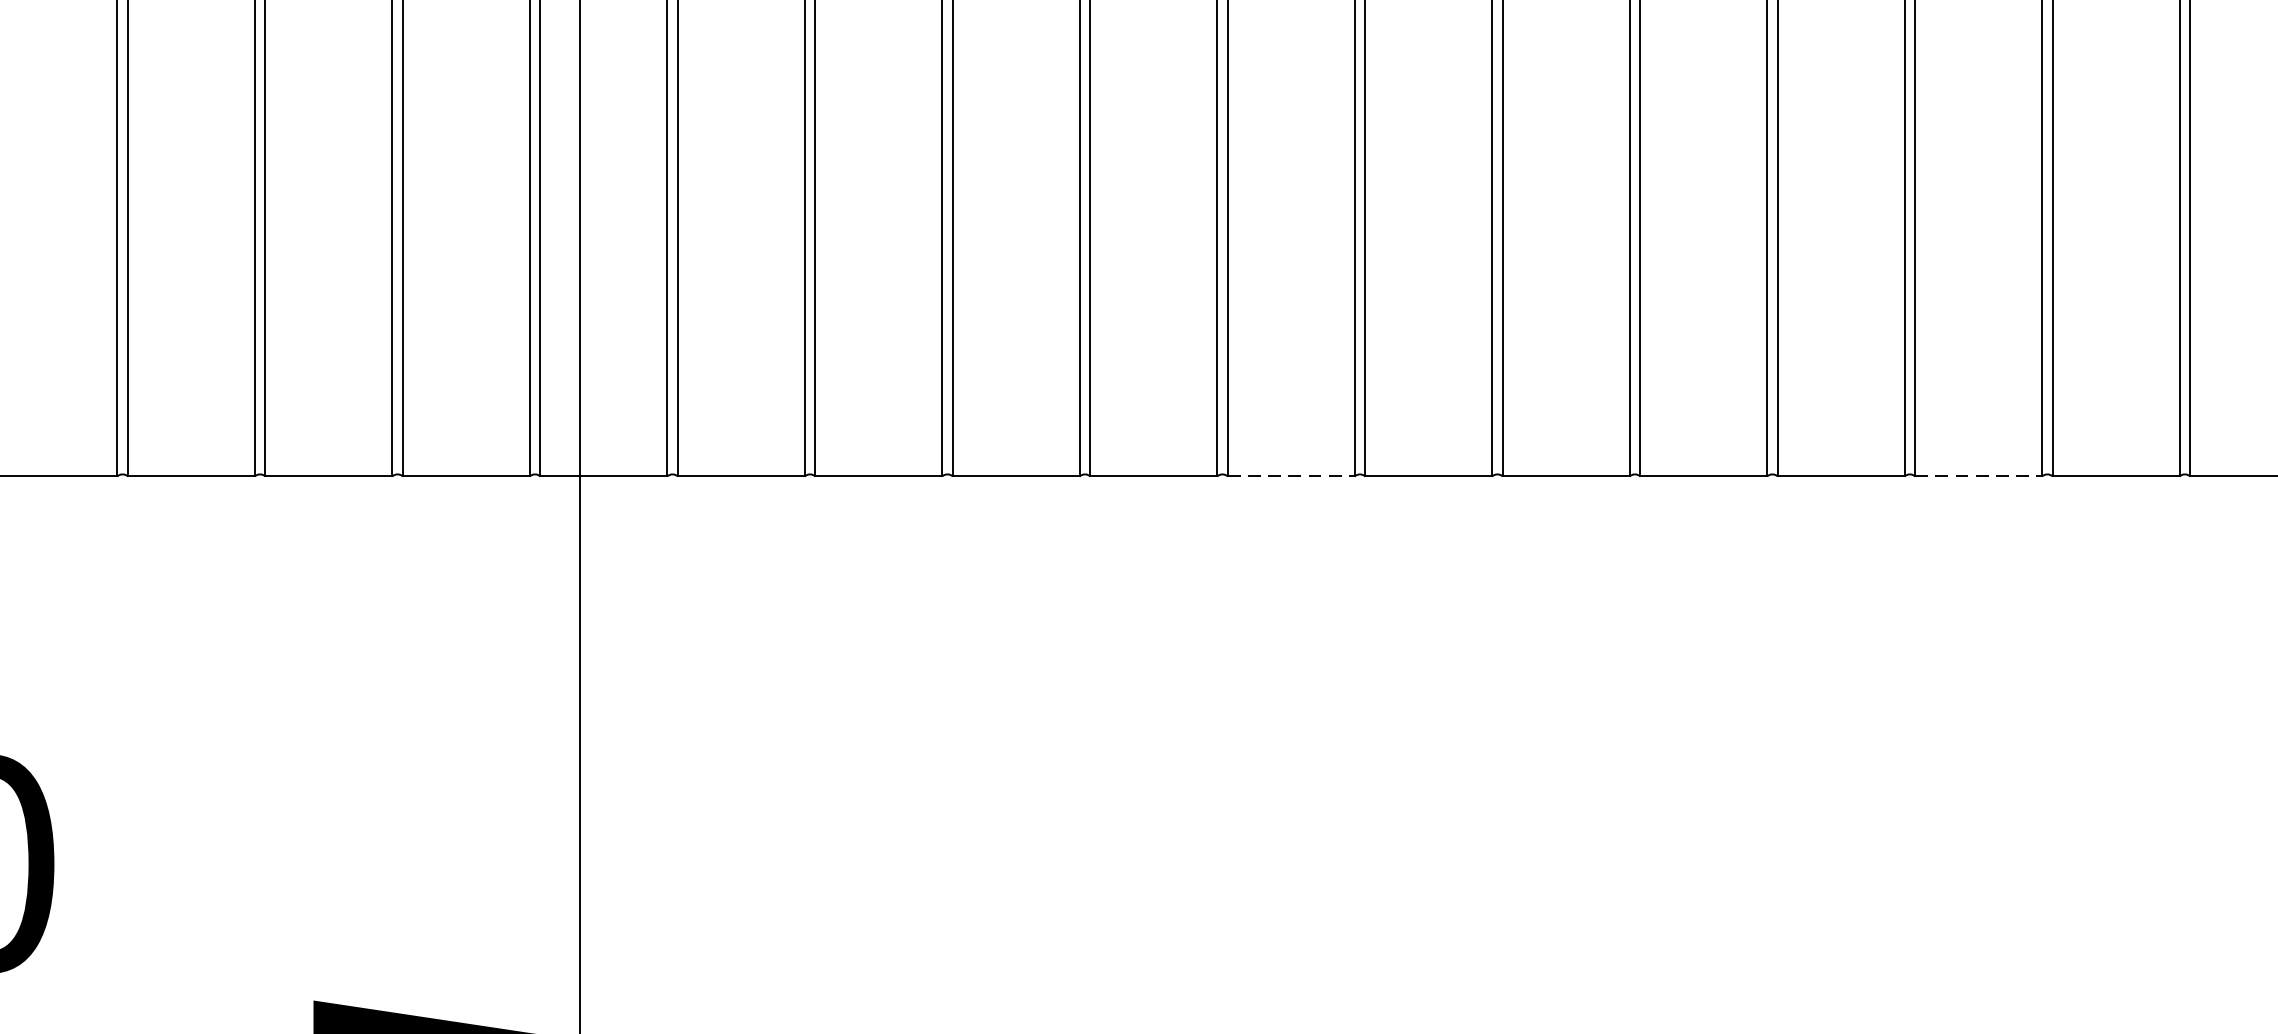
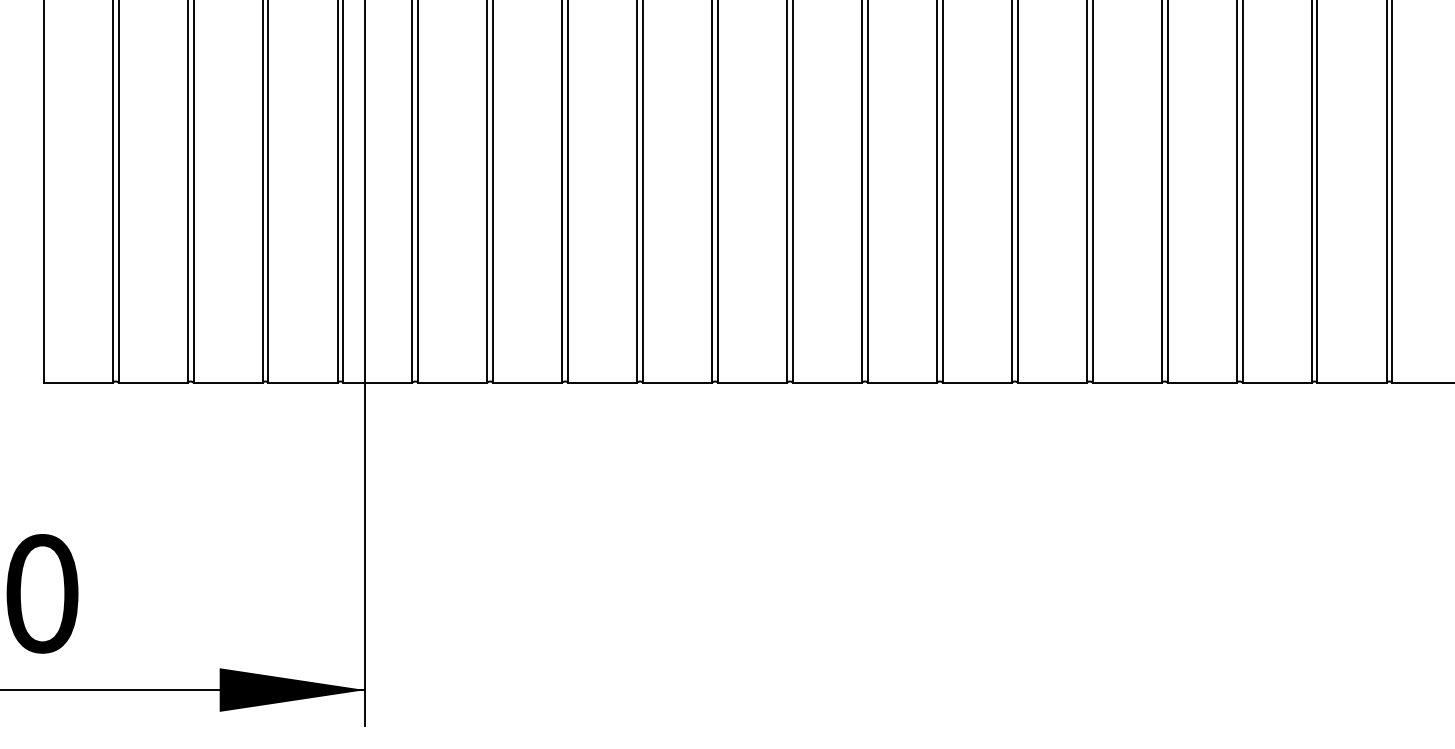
line: (1291, 476) -> (752, 382), dashed -> solid
line: (1979, 476) -> (1127, 382), dashed -> solid

